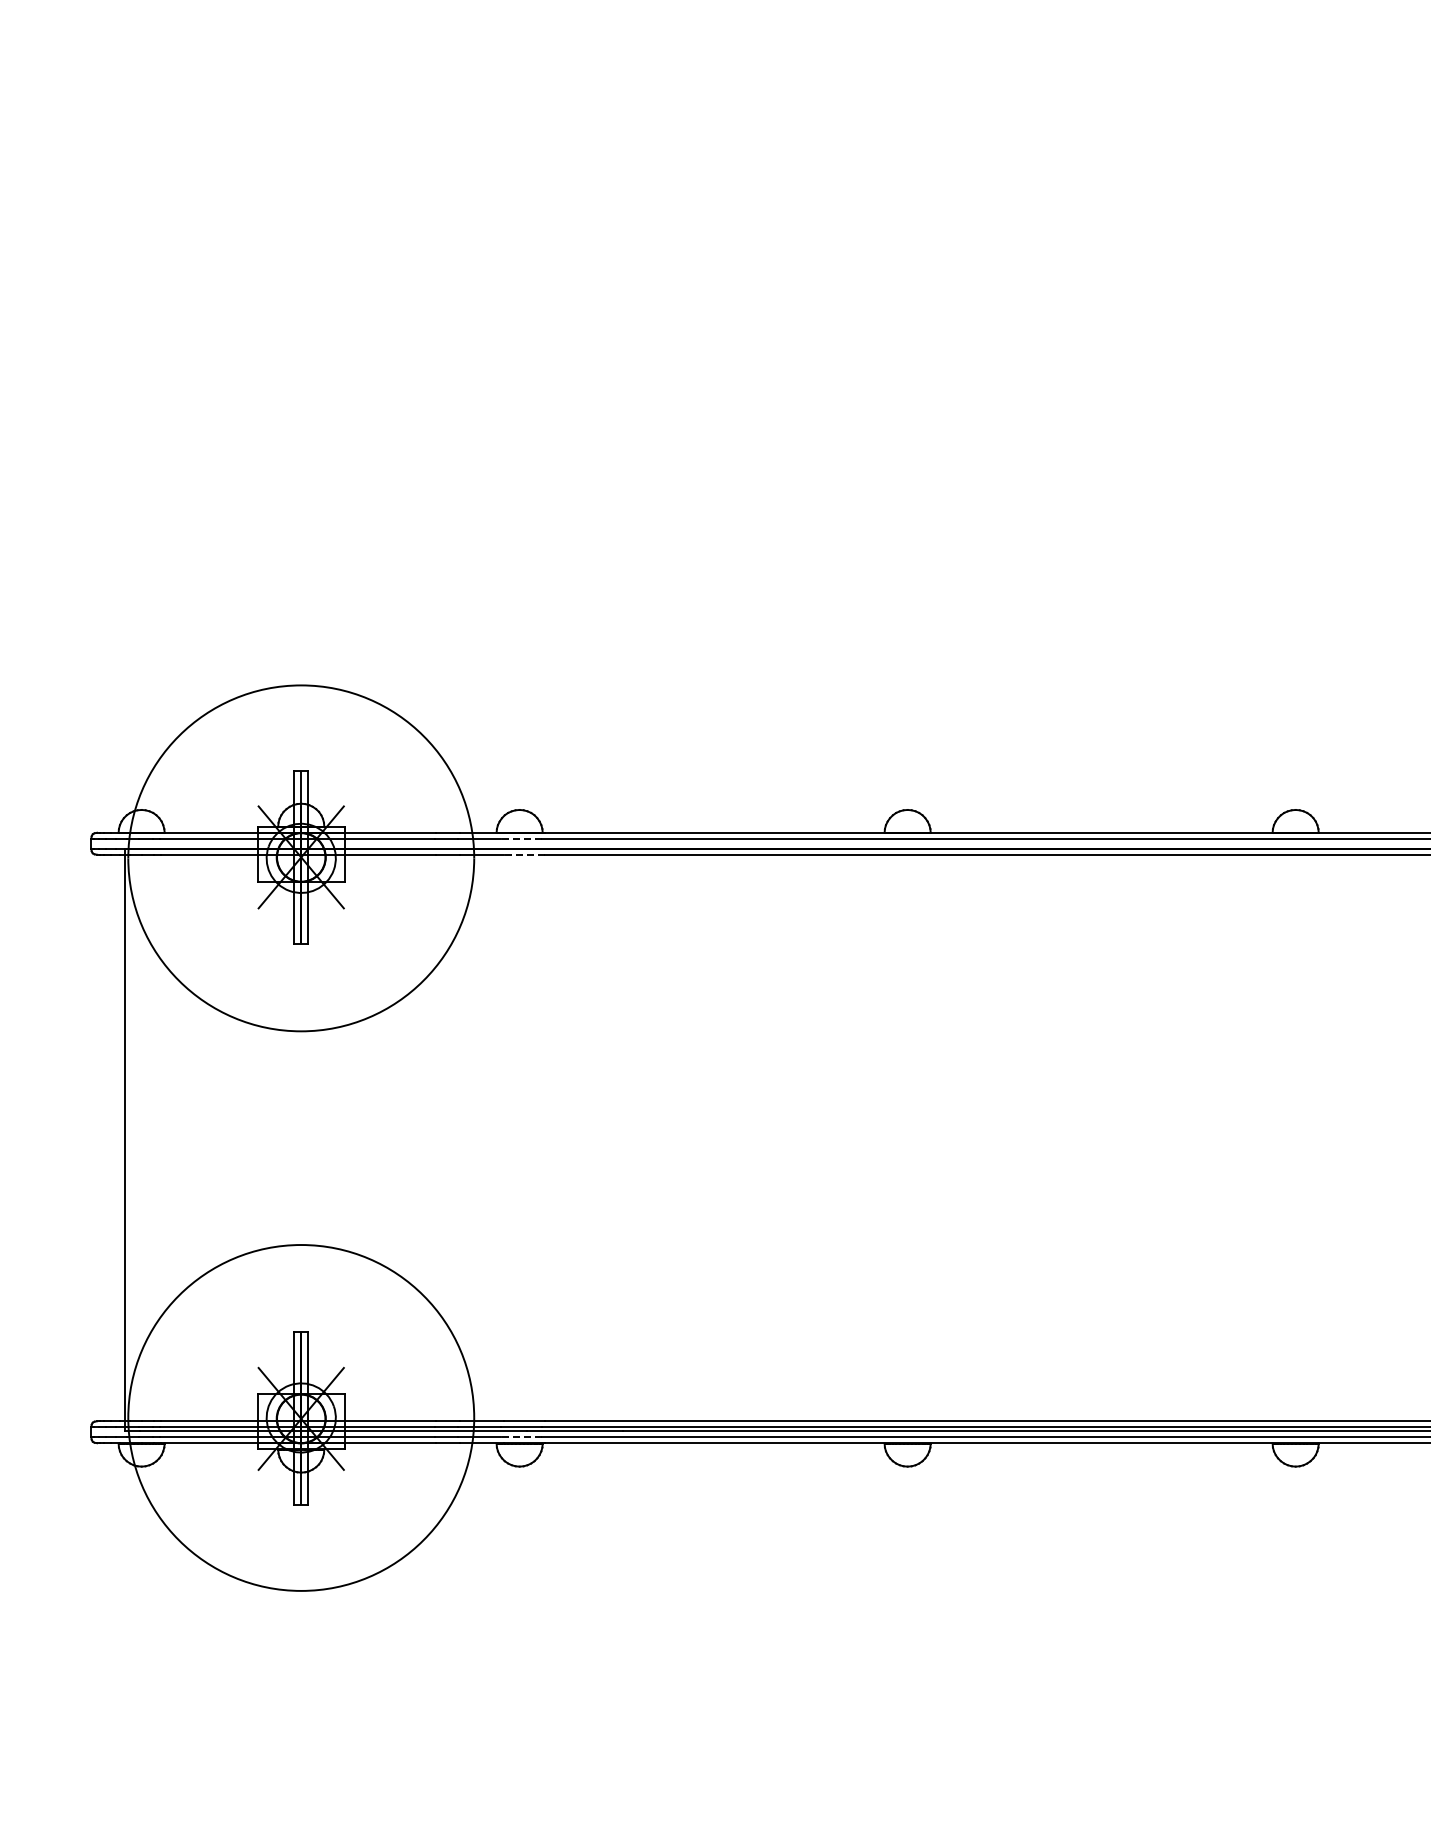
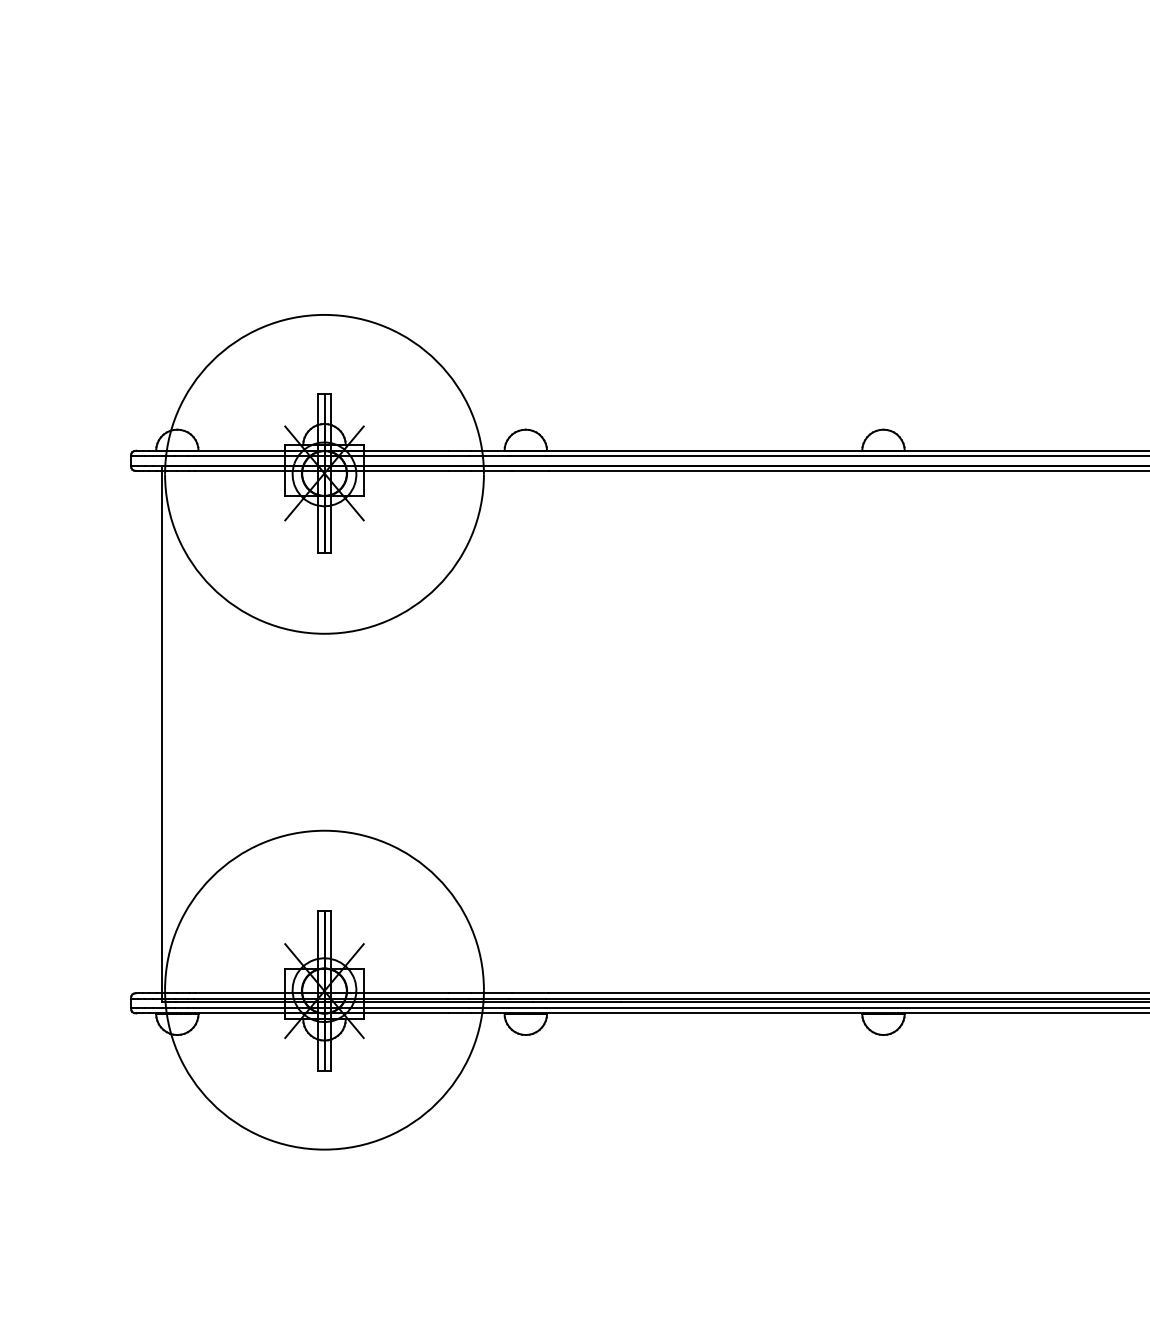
line: (521, 838) -> (527, 456), dashed -> solid
line: (524, 854) -> (530, 470), dashed -> solid
line: (521, 1437) -> (527, 1008), dashed -> solid

